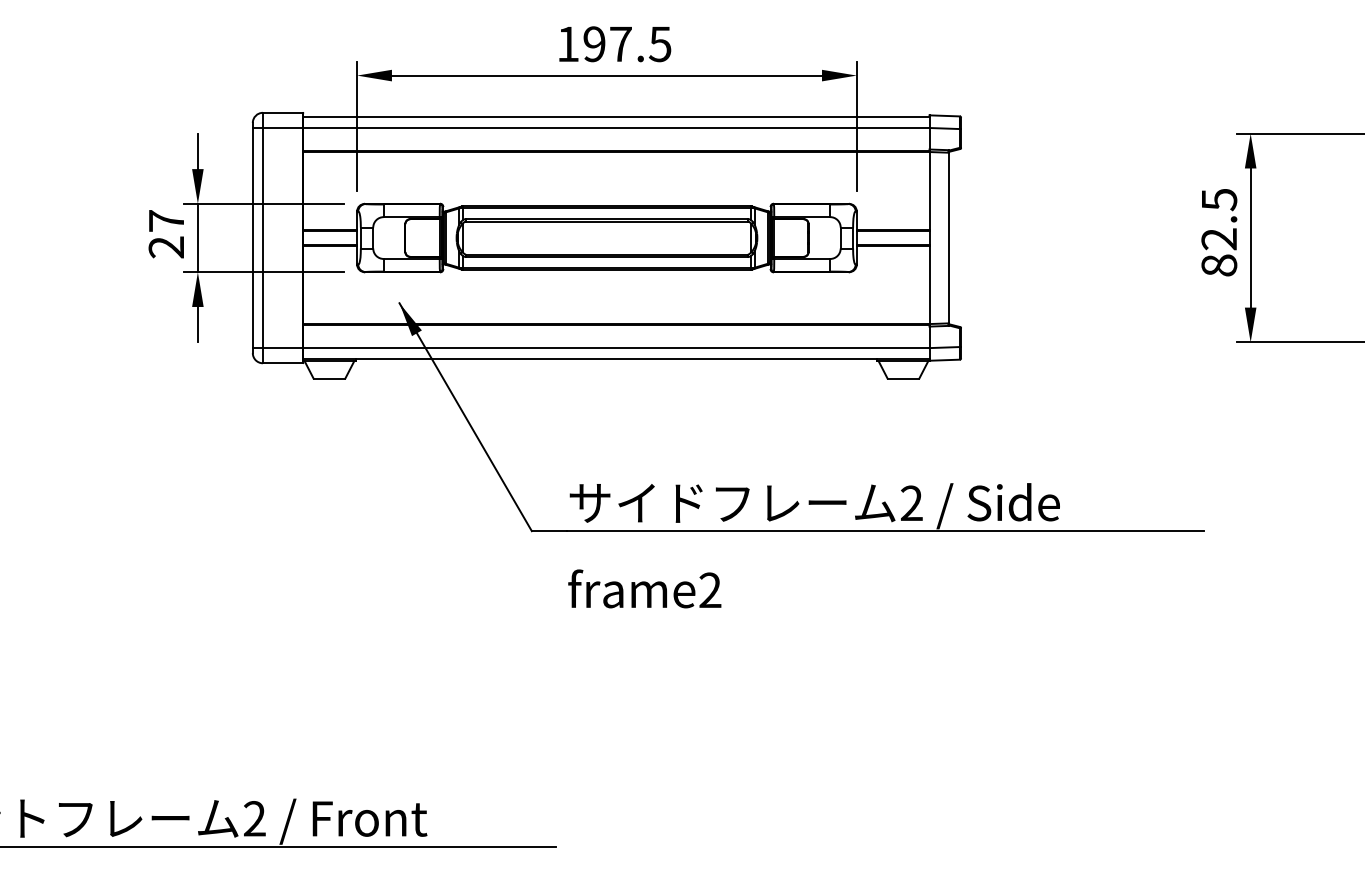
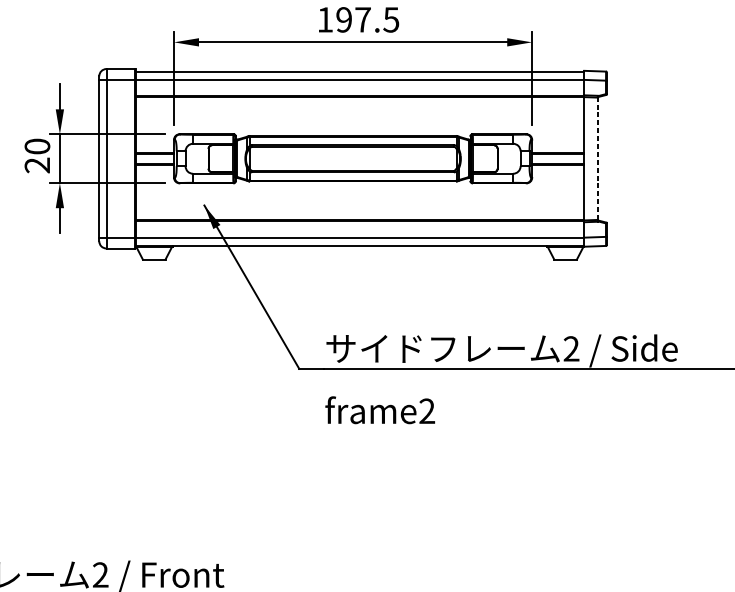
text: (166, 220) -> (37, 146), 27 -> 20
line: (948, 237) -> (597, 158), solid -> dashed

